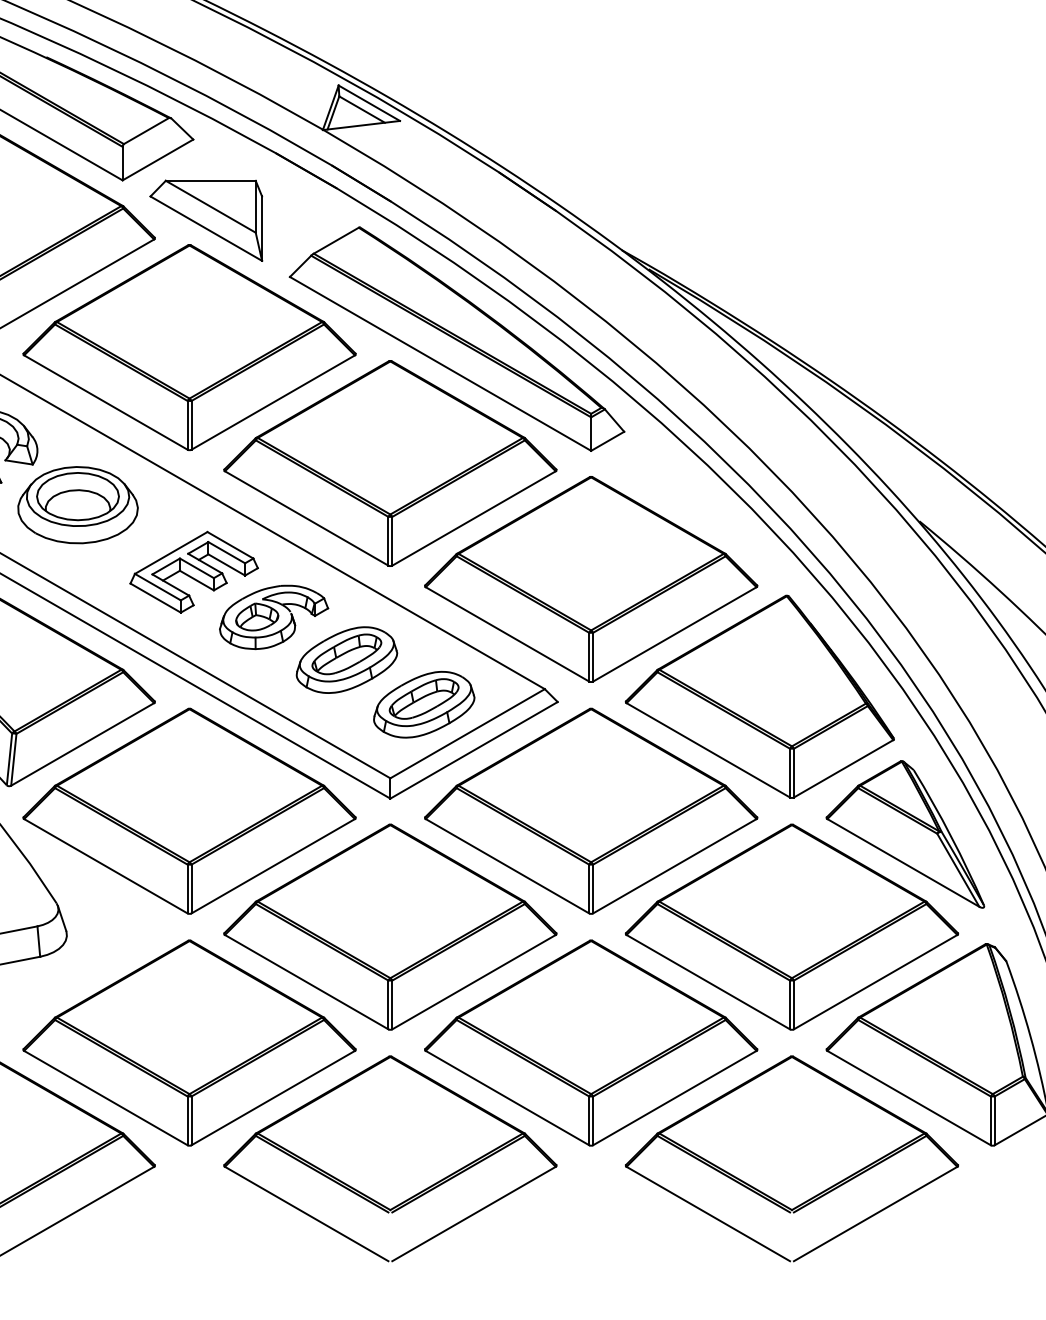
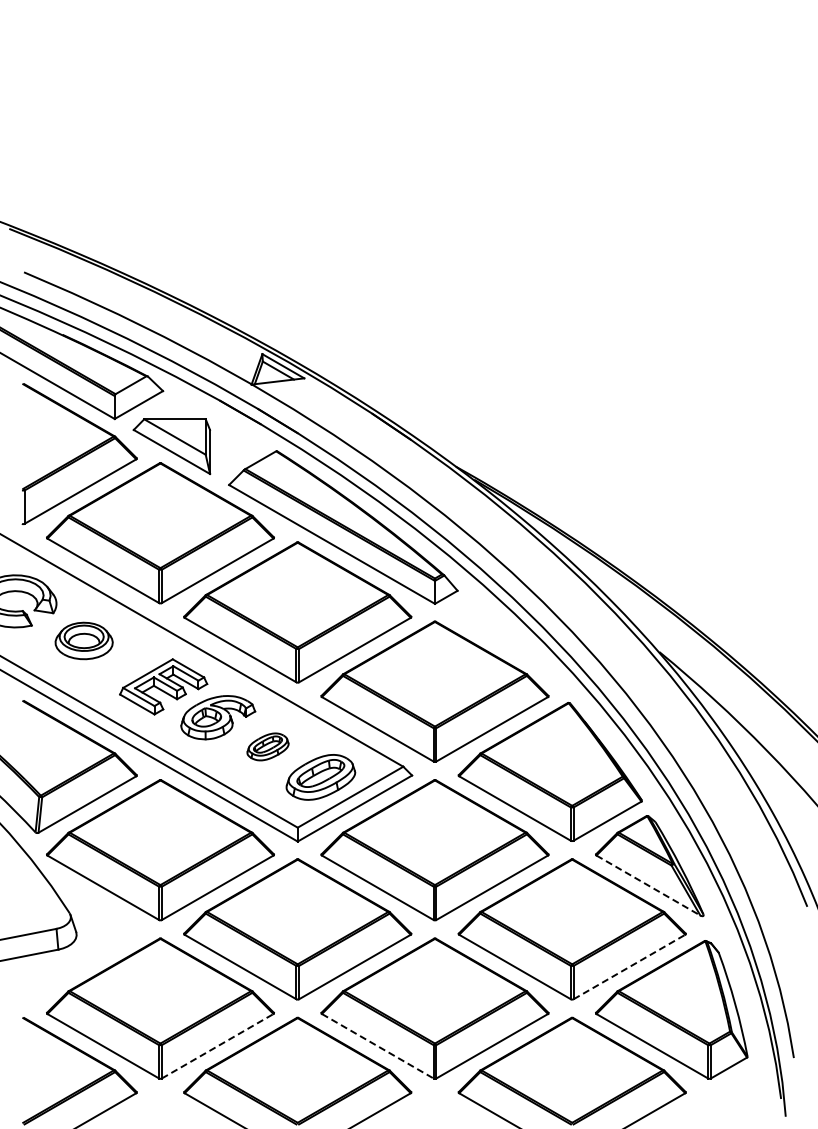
part: (76, 504) -> (83, 640), size x0.7
part: (346, 659) -> (267, 746), size x0.6
line: (903, 862) -> (648, 885), solid -> dashed
line: (875, 982) -> (629, 967), solid -> dashed
line: (272, 1098) -> (217, 1046), solid -> dashed
line: (507, 1098) -> (377, 1046), solid -> dashed

